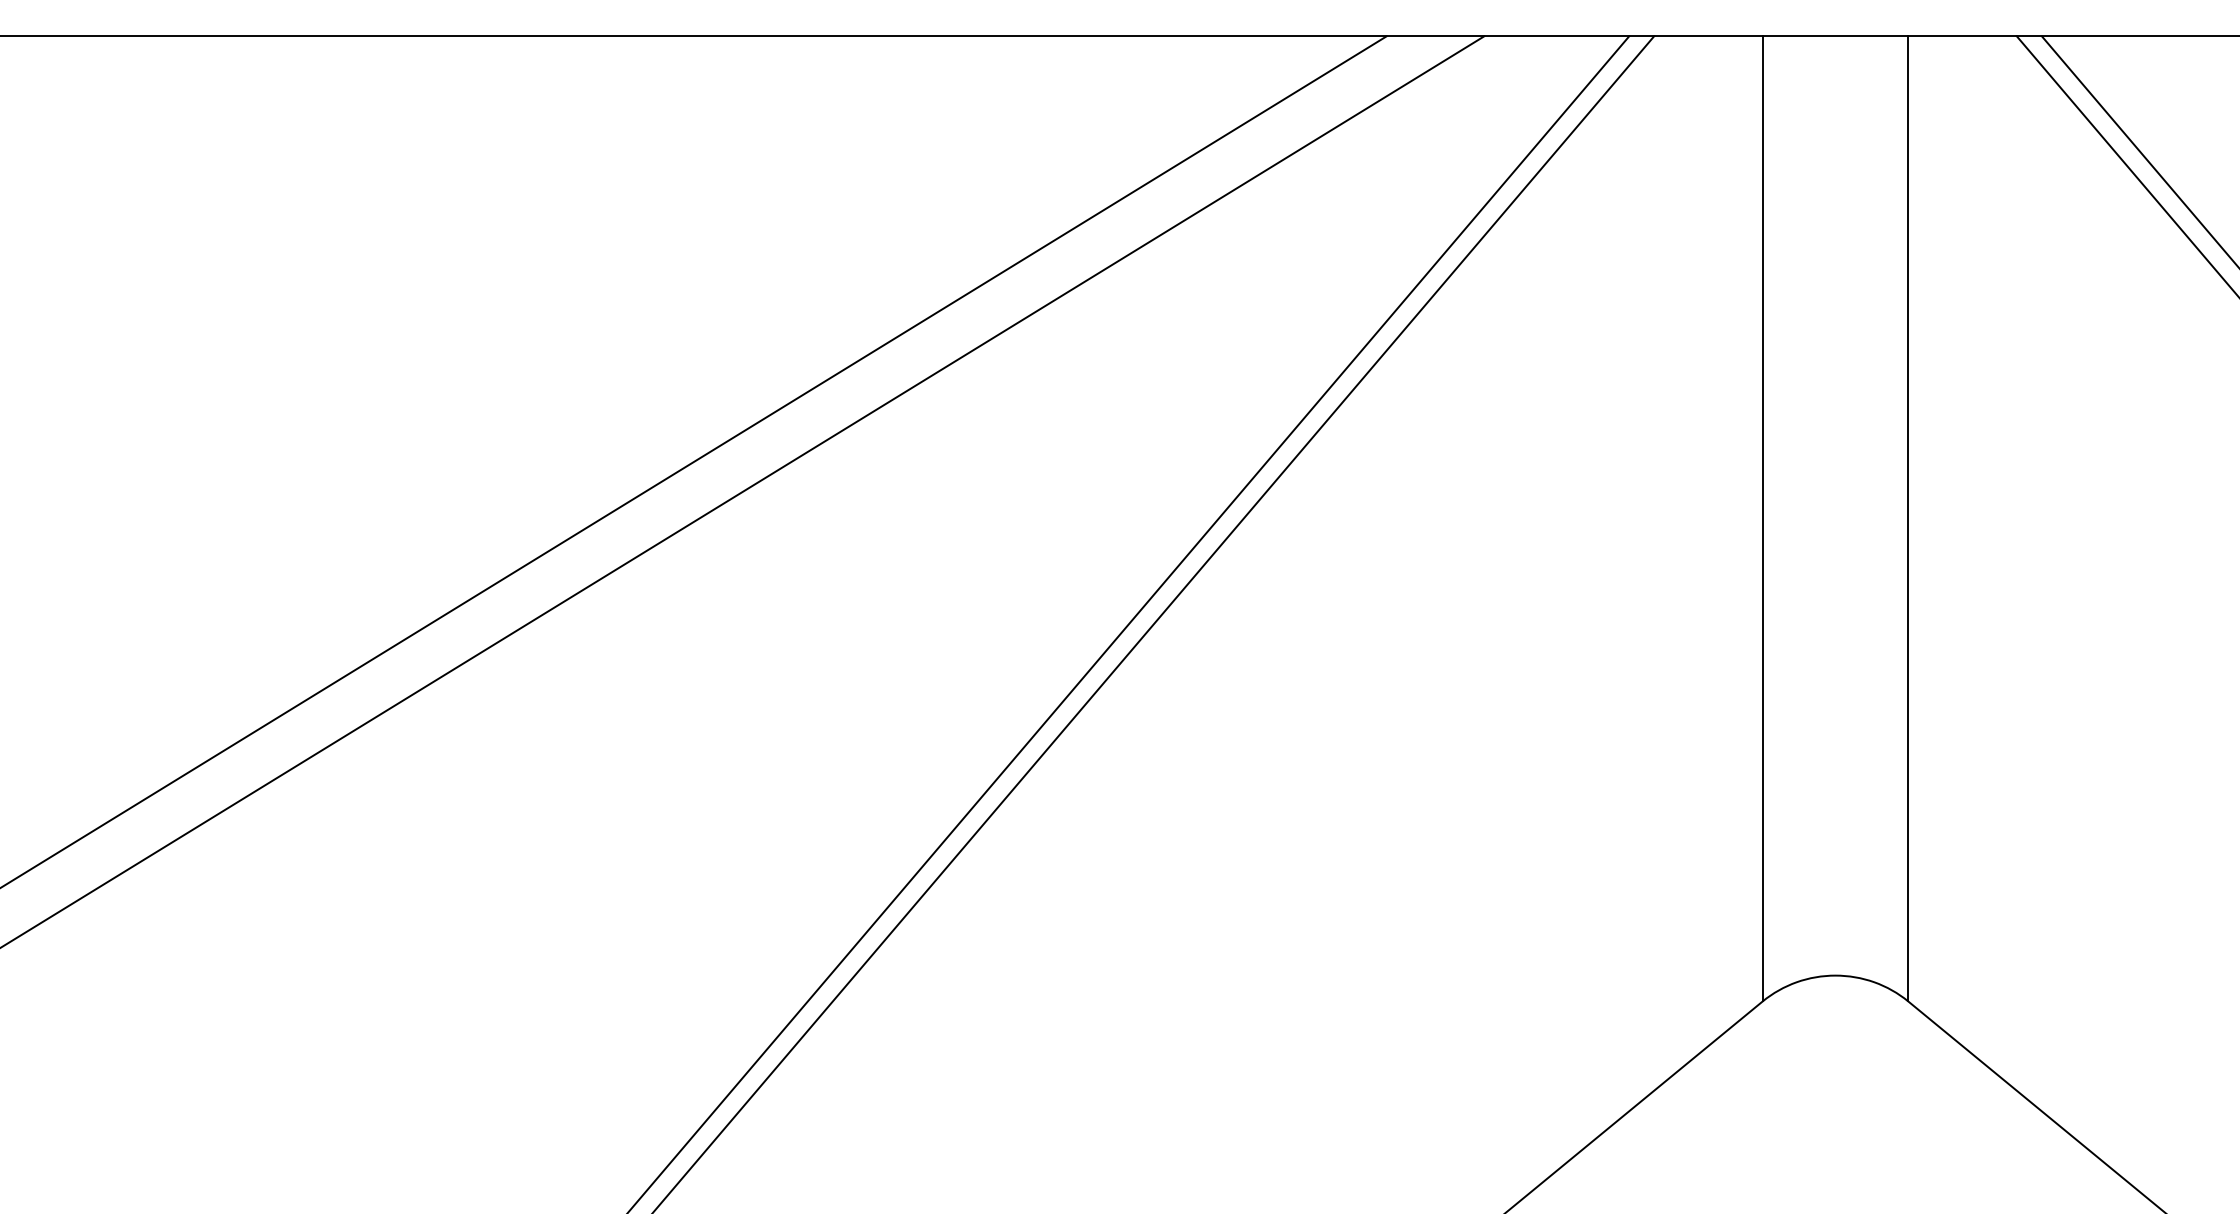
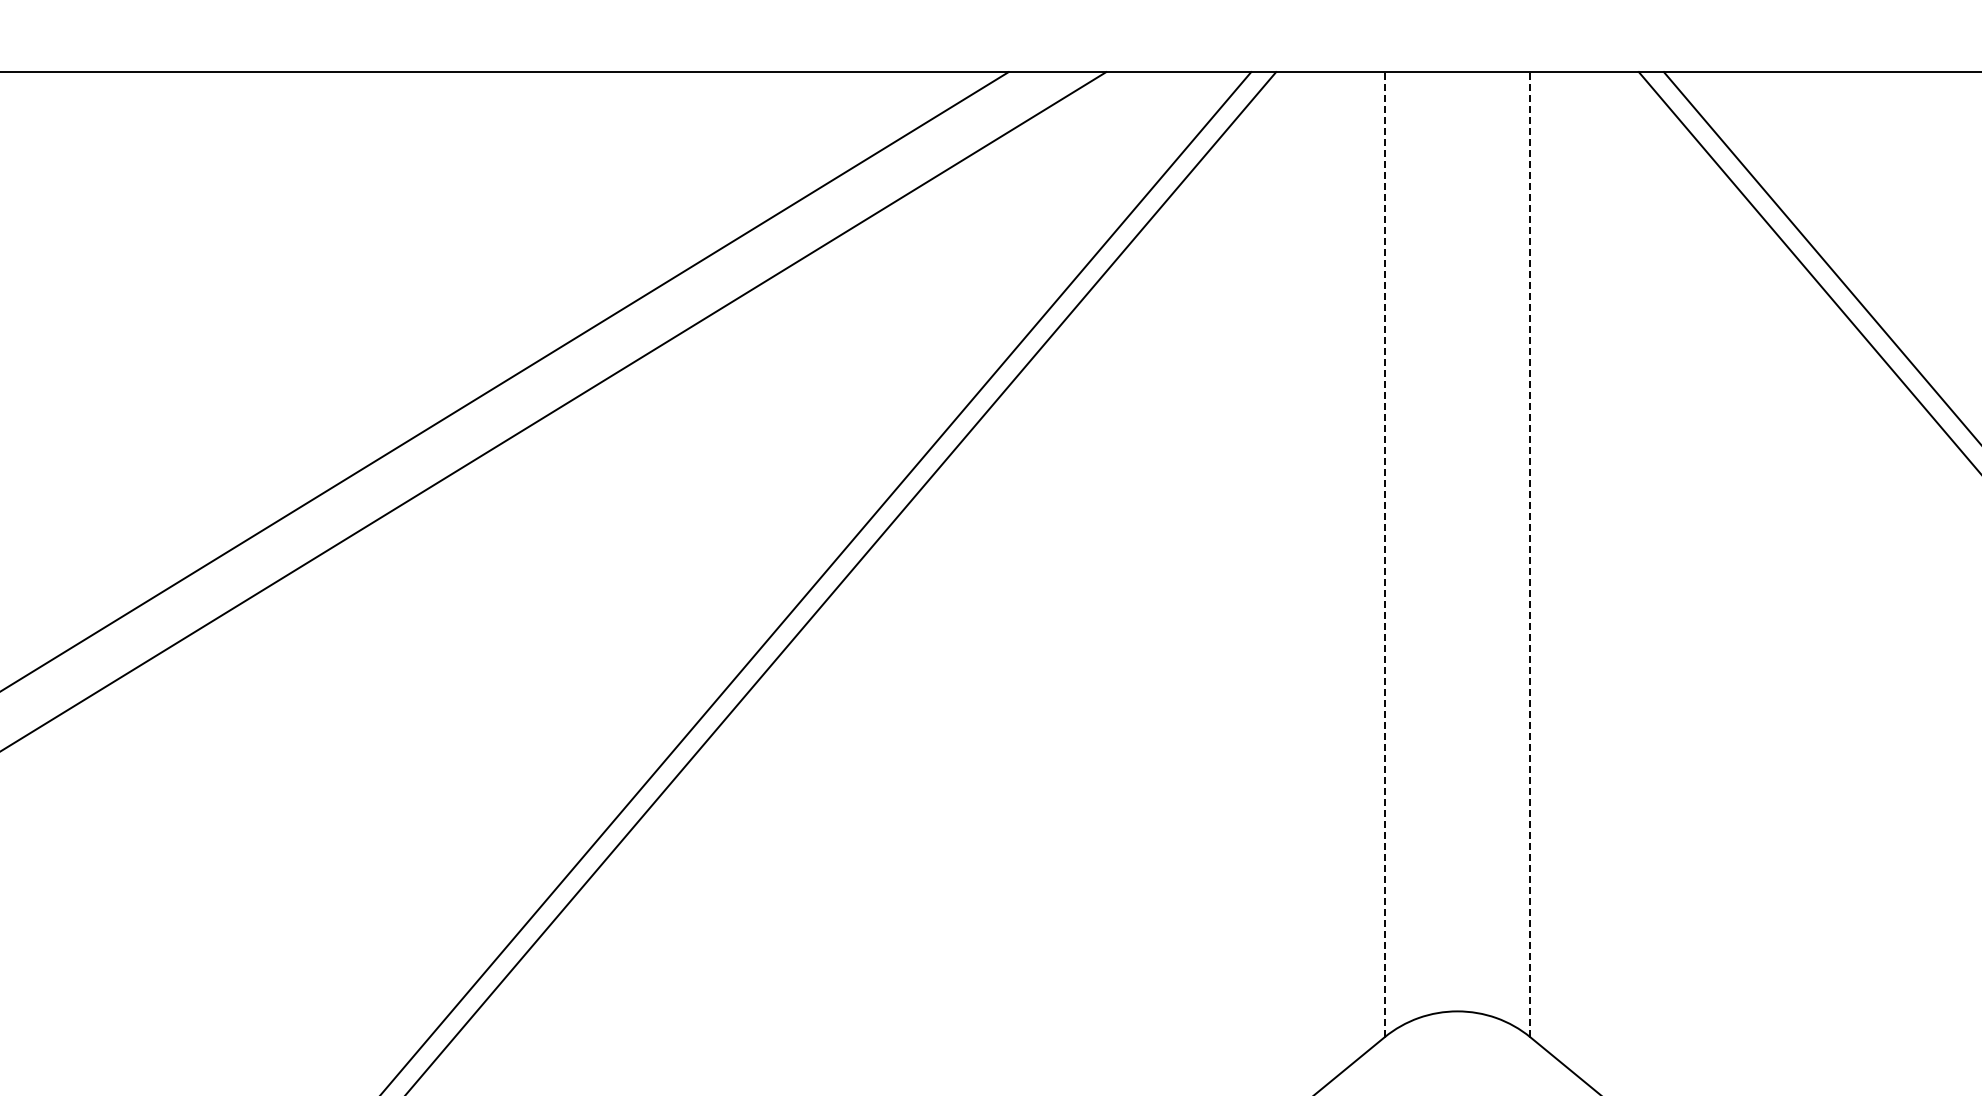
line: (1762, 518) -> (1384, 554), solid -> dashed
line: (1908, 518) -> (1530, 554), solid -> dashed

